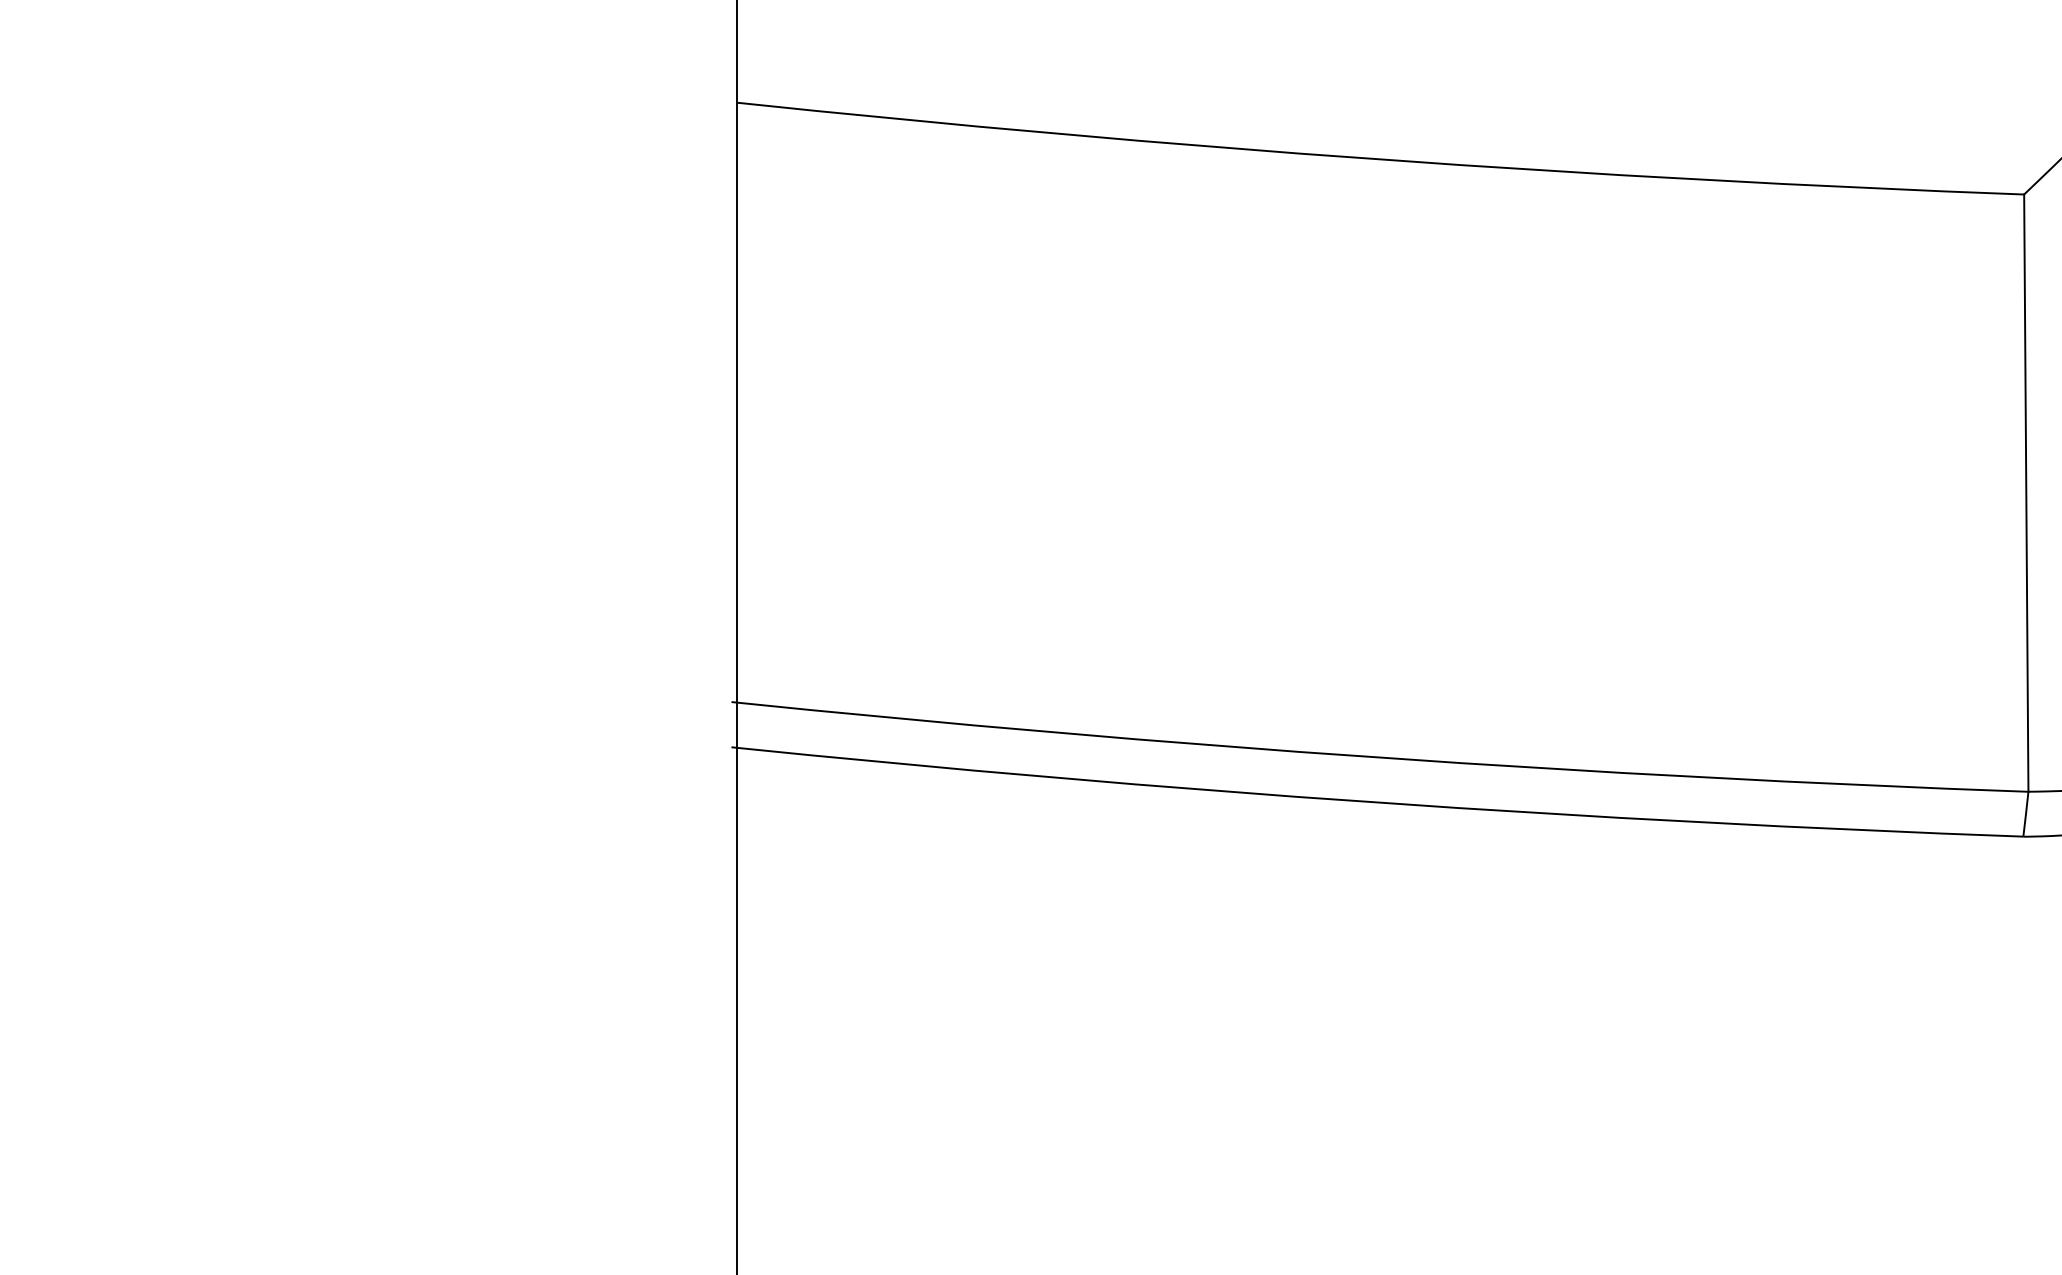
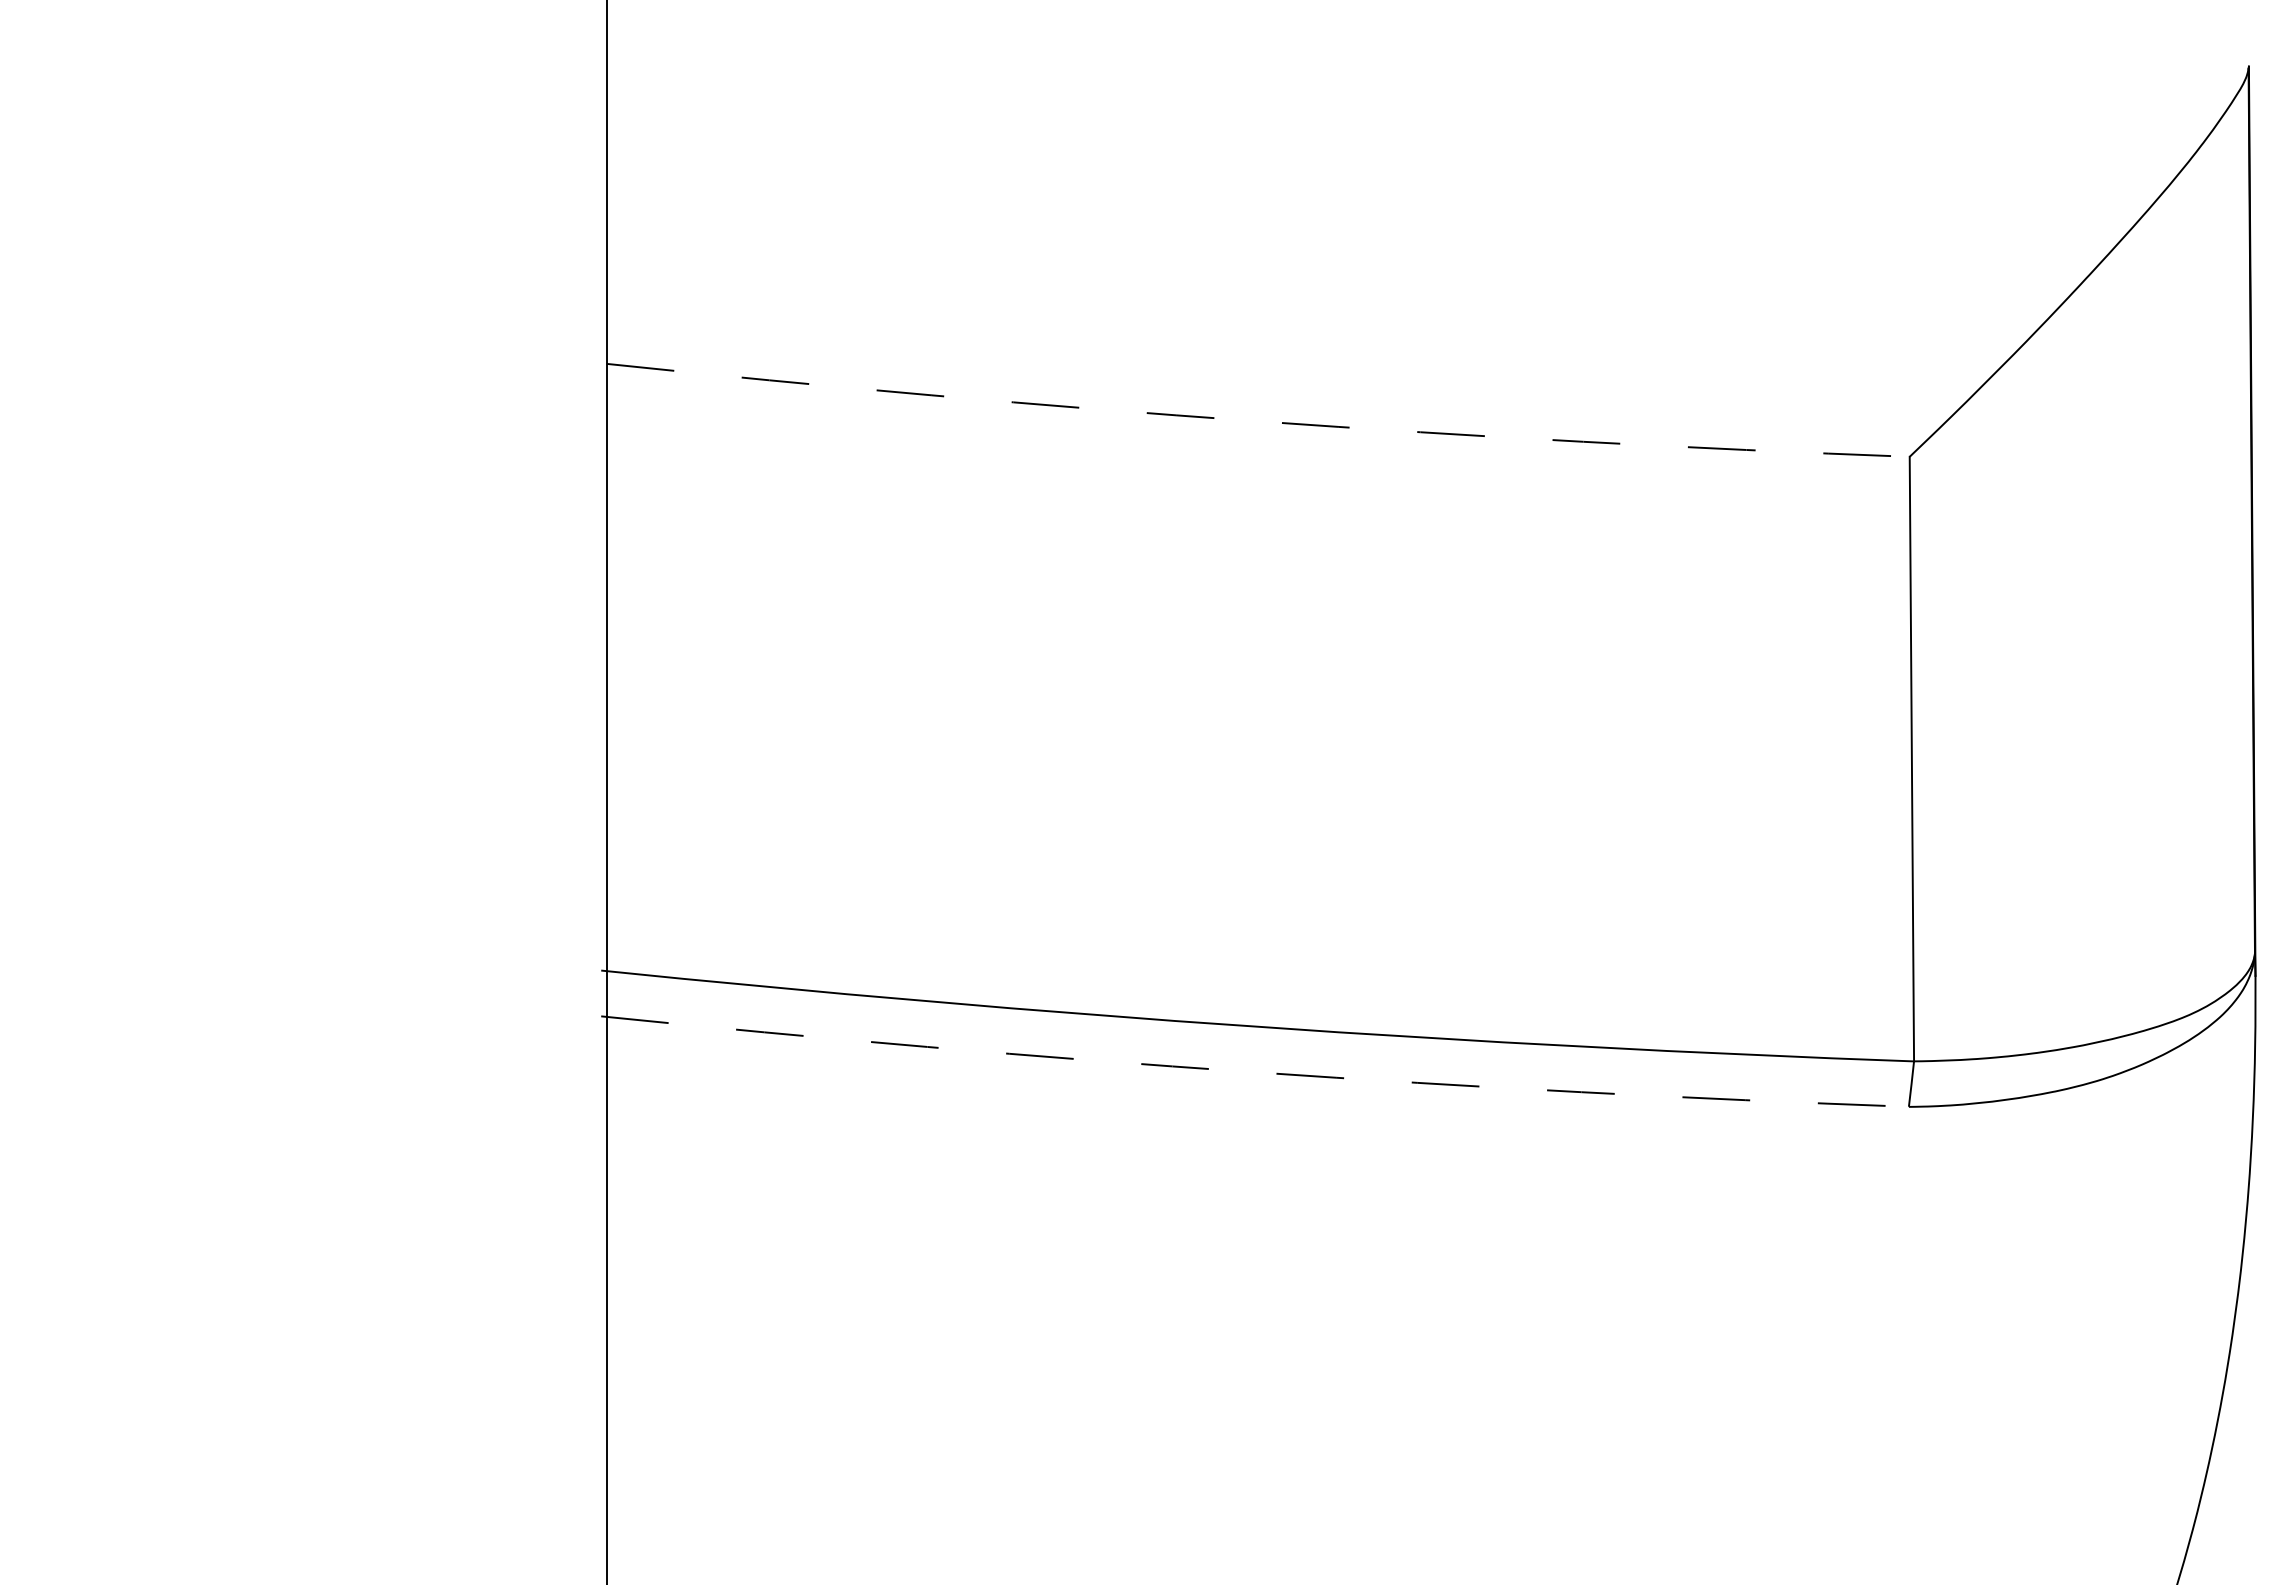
arc: (1379, 159) -> (1257, 421), solid -> dashed
arc: (1376, 802) -> (1254, 1072), solid -> dashed

